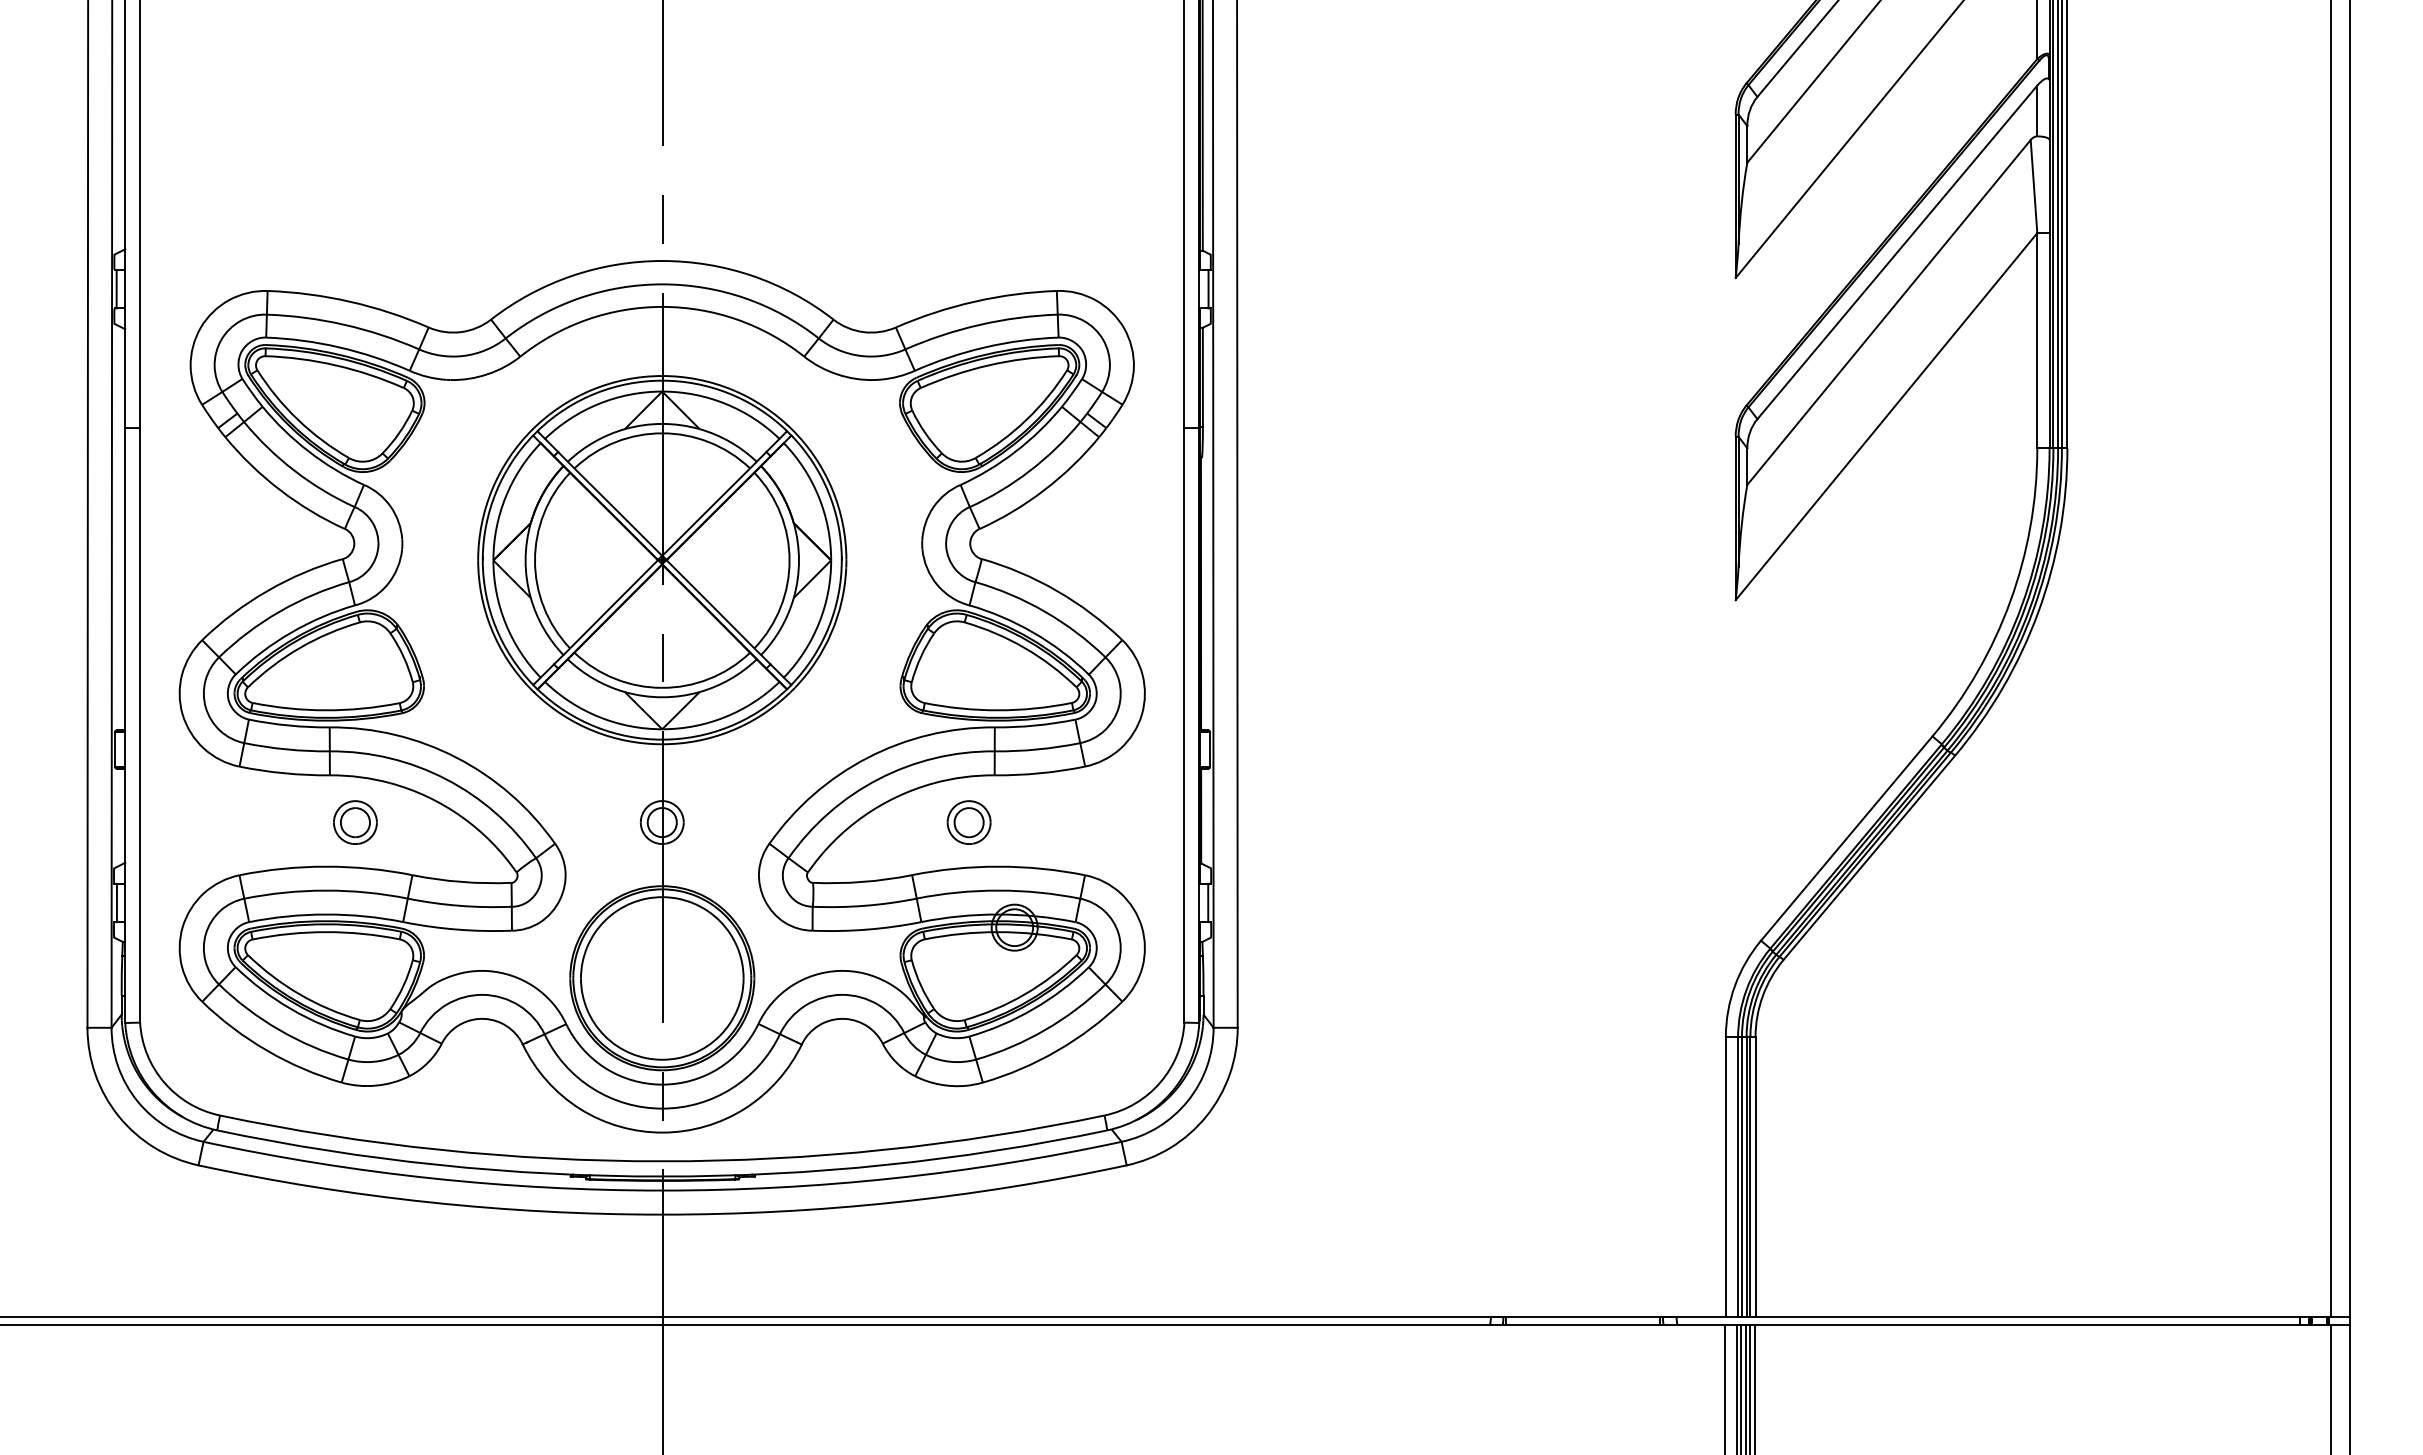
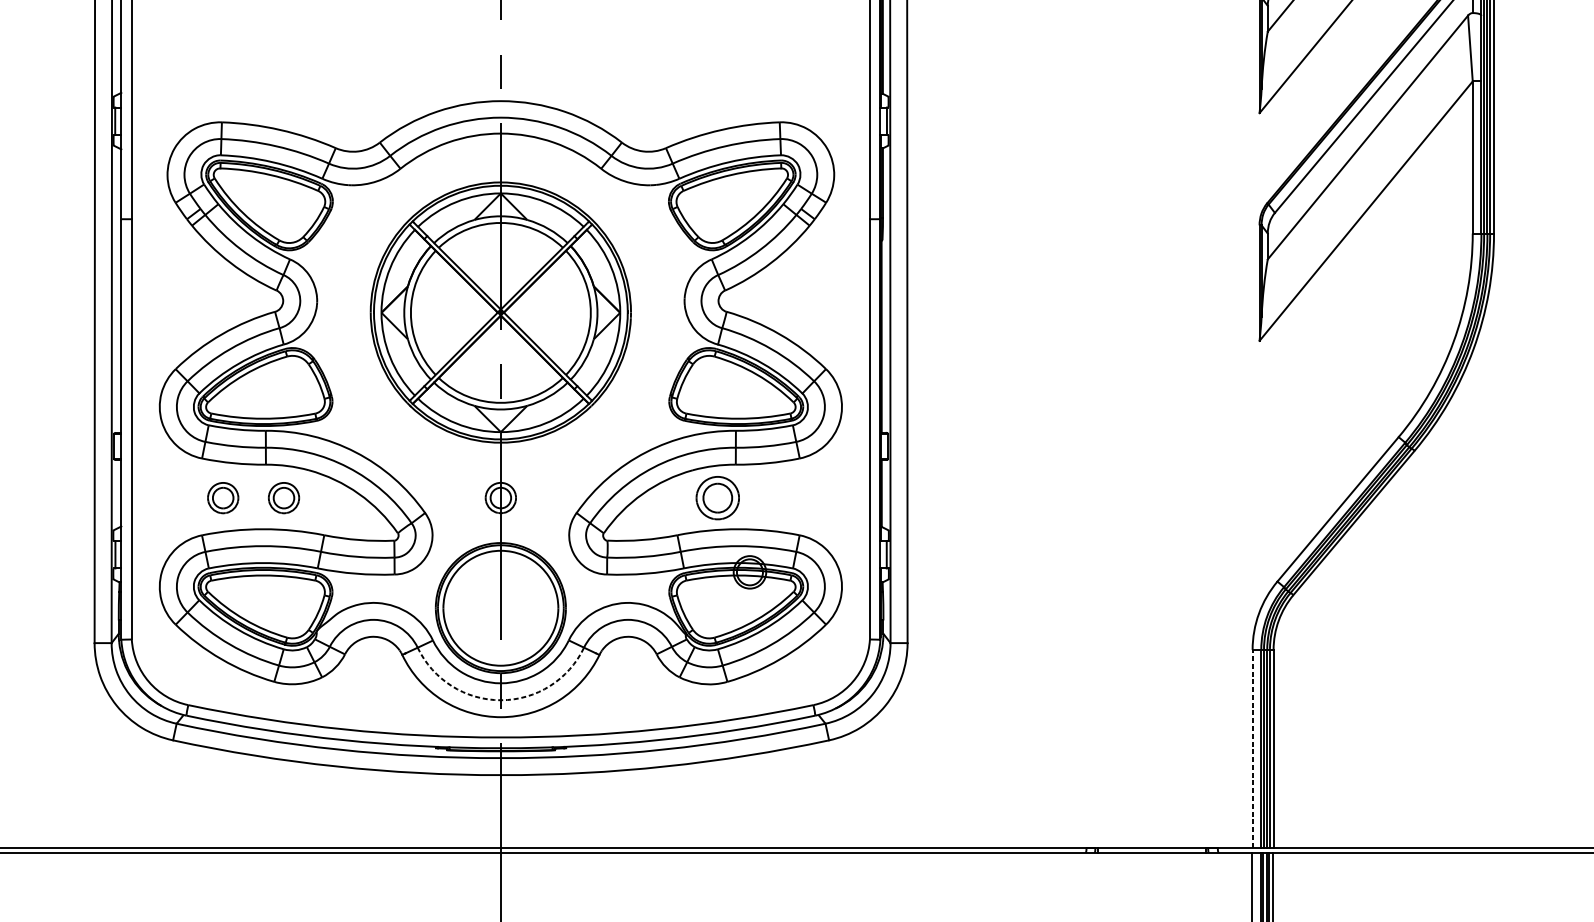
part: (269, 822) -> (223, 498), added
part: (968, 822) -> (717, 498), size x1.4
arc: (662, 1108) -> (501, 700), solid -> dashed
line: (1725, 1177) -> (1252, 748), solid -> dashed

